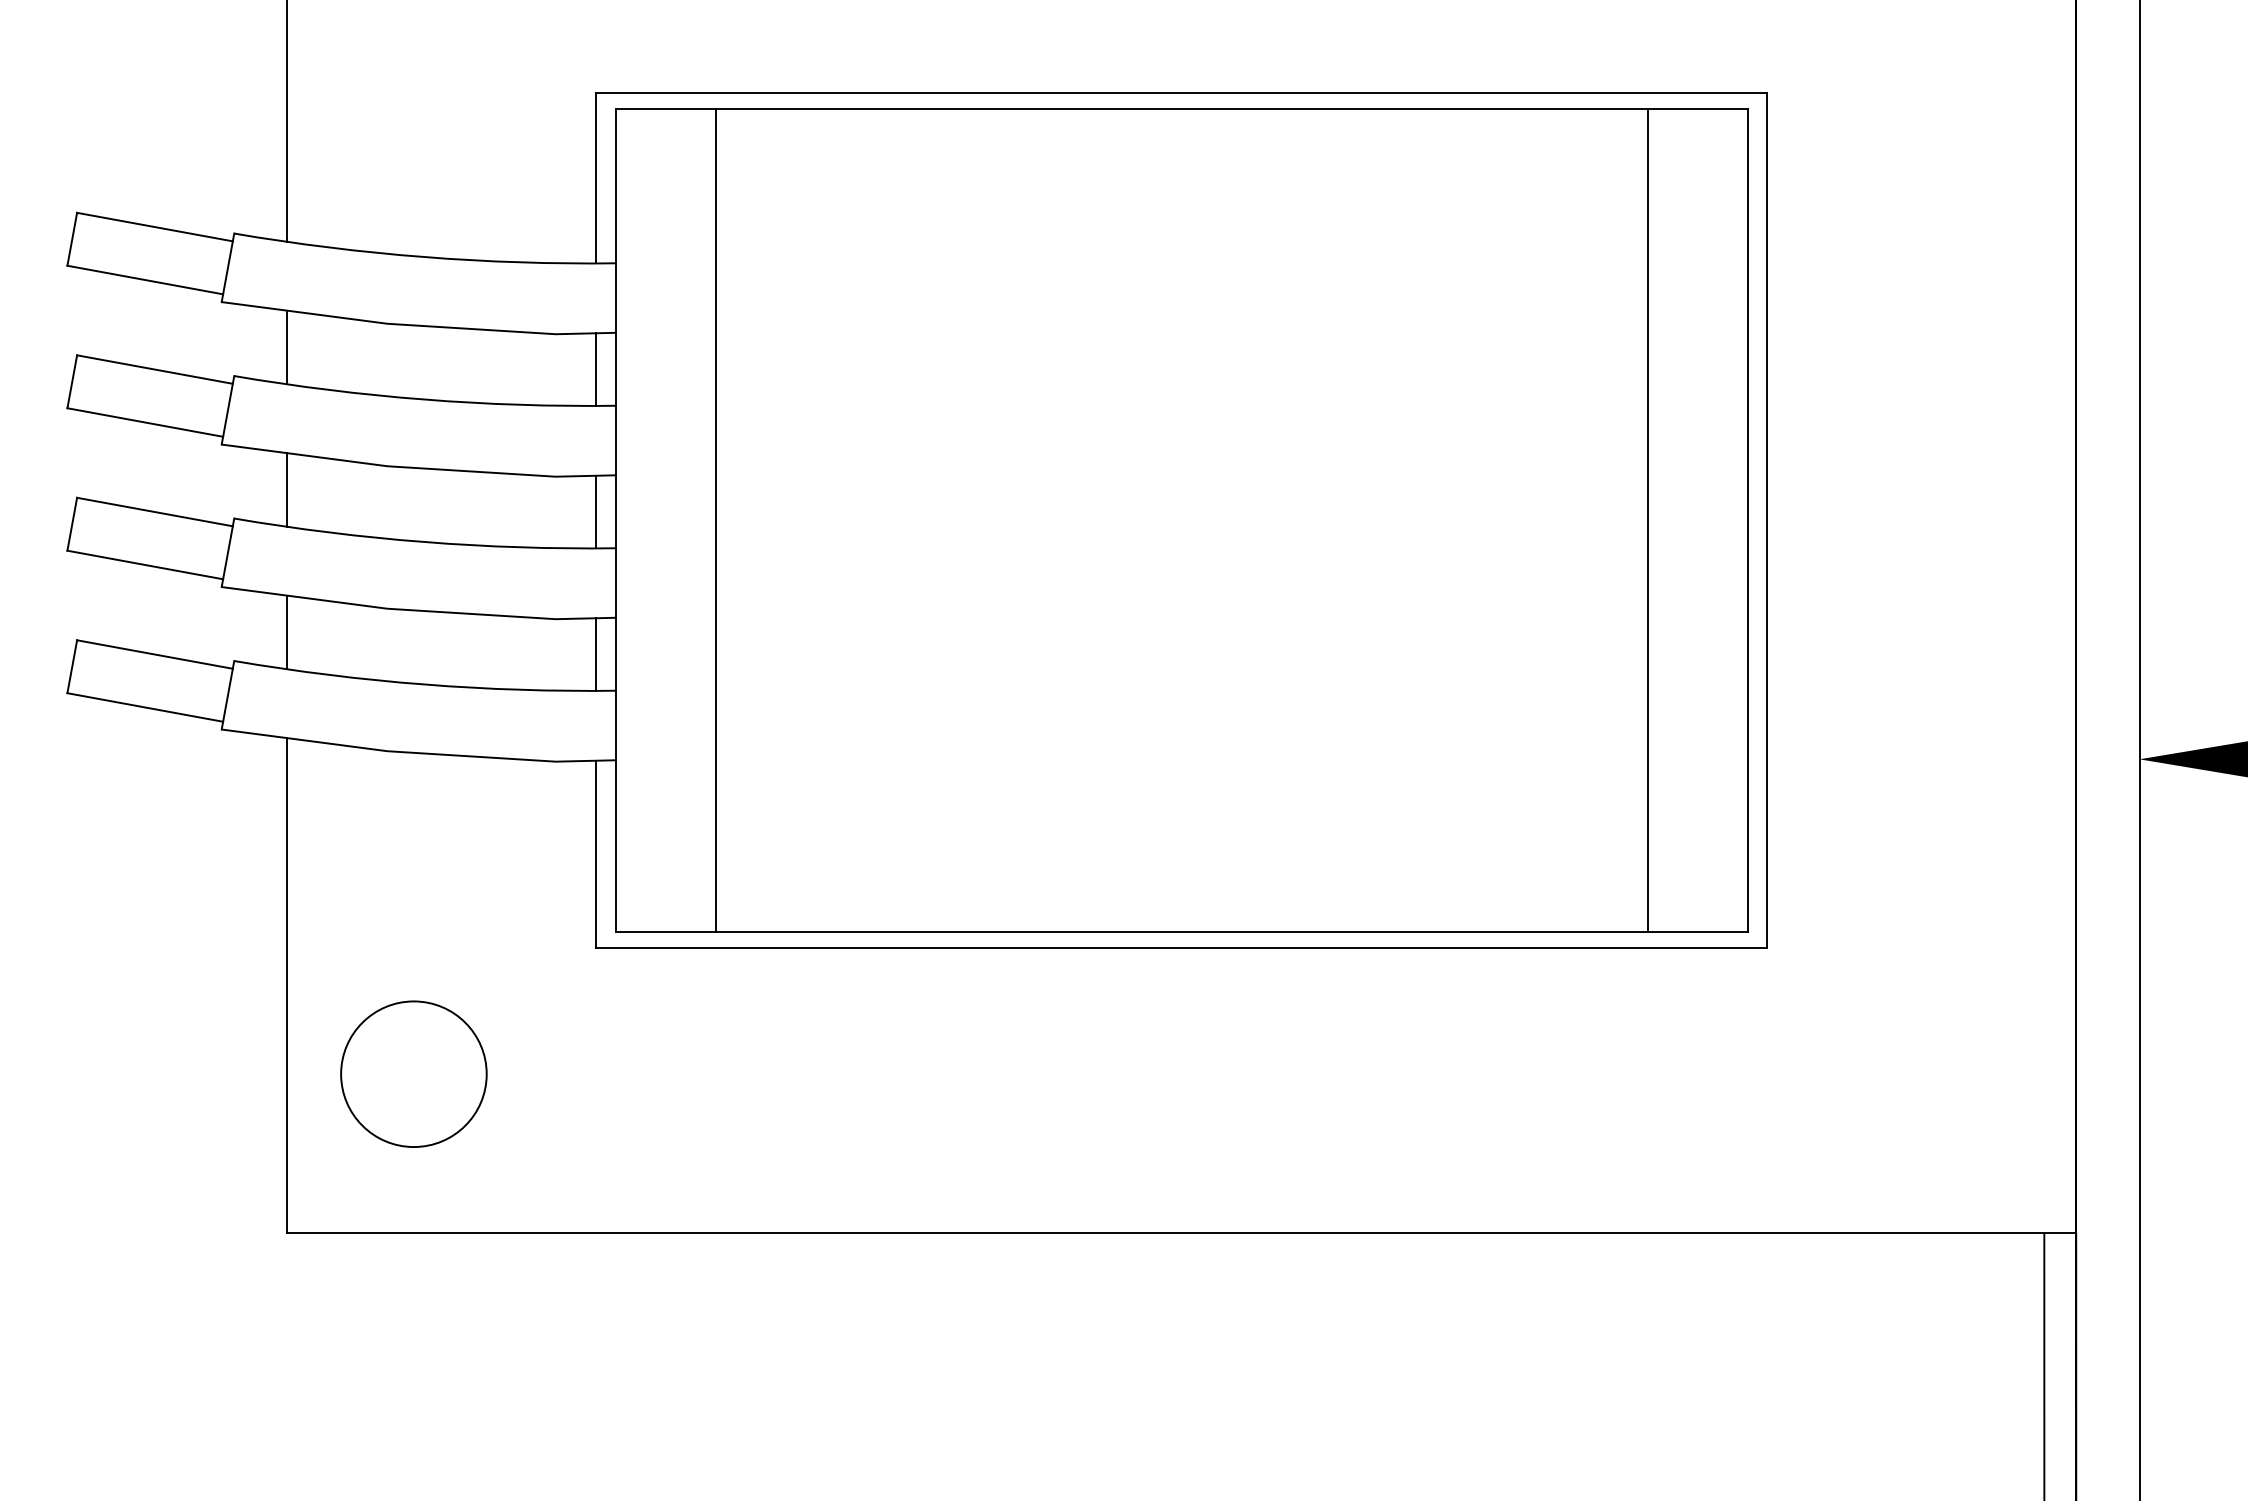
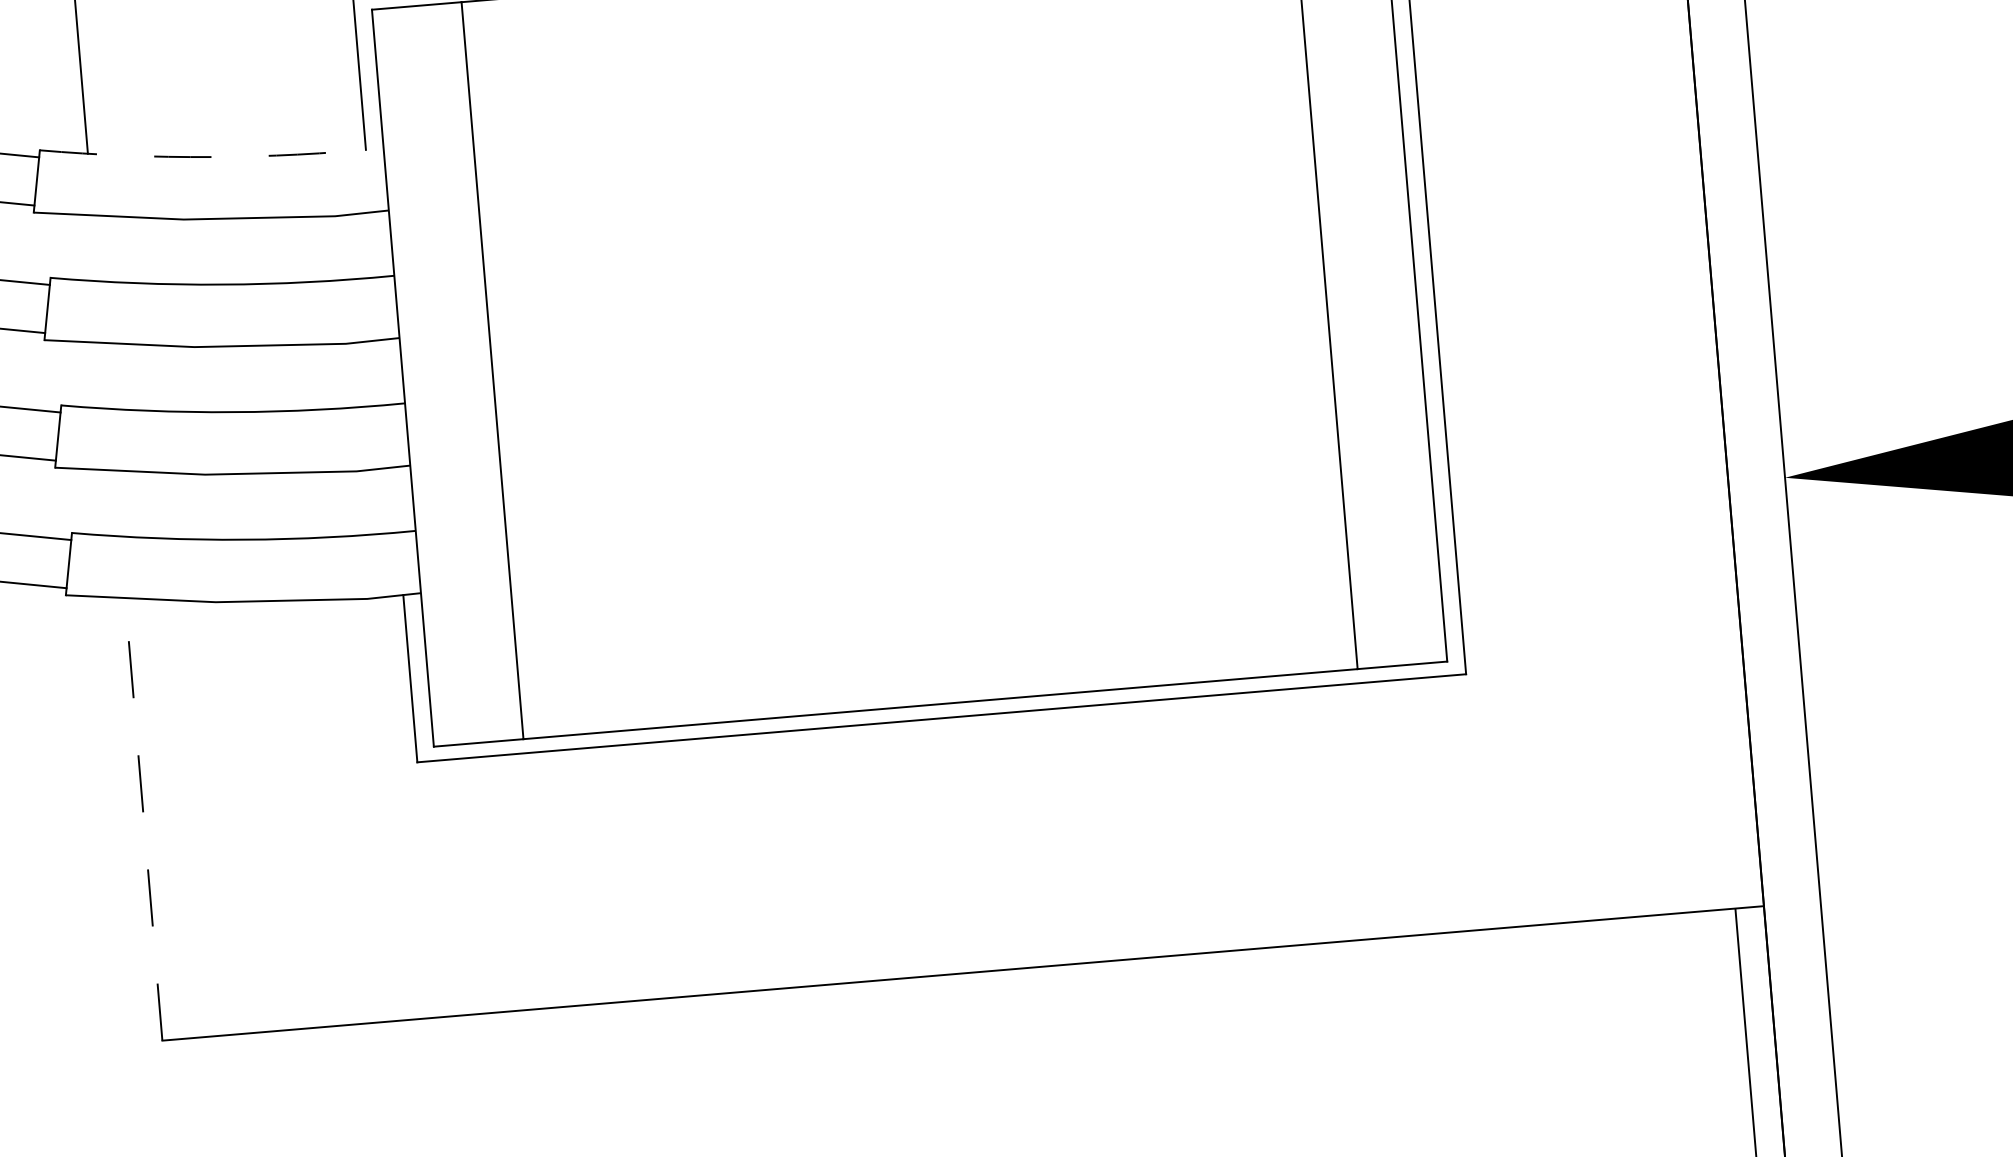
arc: (424, 257) -> (211, 157), solid -> dashed
line: (287, 347) -> (96, 248), removed
line: (595, 369) -> (373, 244), removed
line: (287, 489) -> (106, 375), removed
line: (595, 511) -> (384, 371), removed
line: (287, 632) -> (117, 503), removed
line: (595, 654) -> (394, 499), removed
line: (287, 984) -> (143, 818), solid -> dashed
circle: (413, 1073) -> (263, 888), removed

